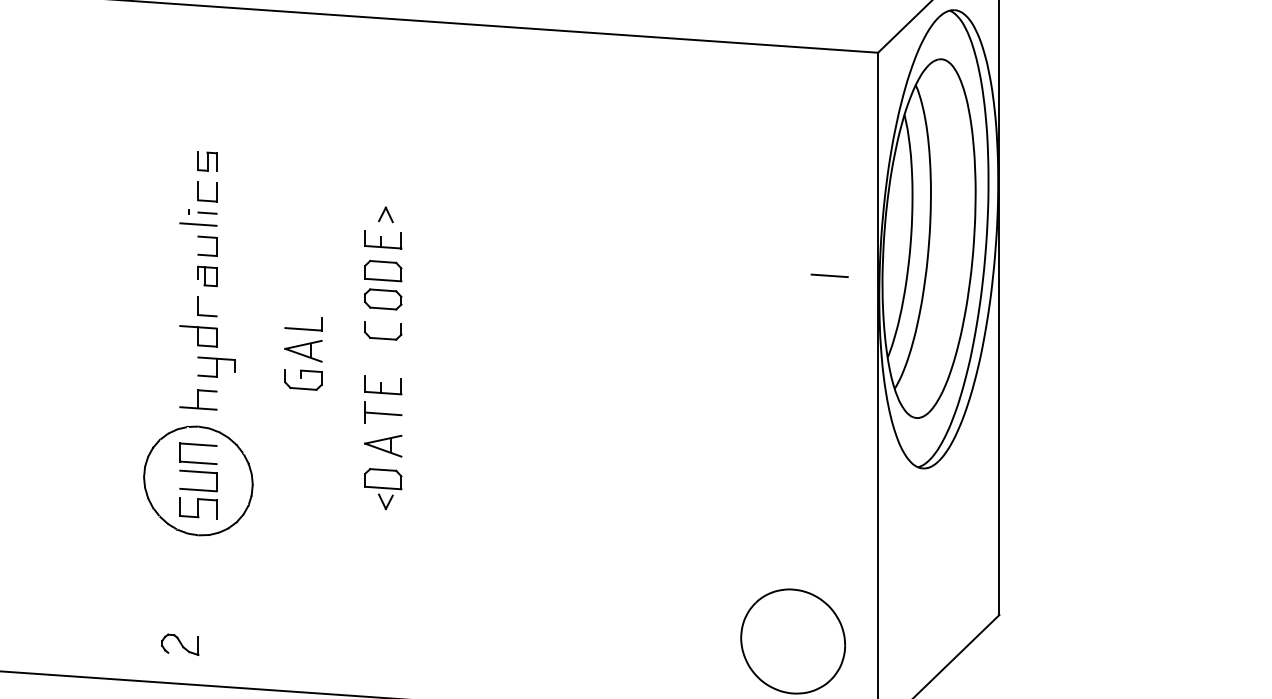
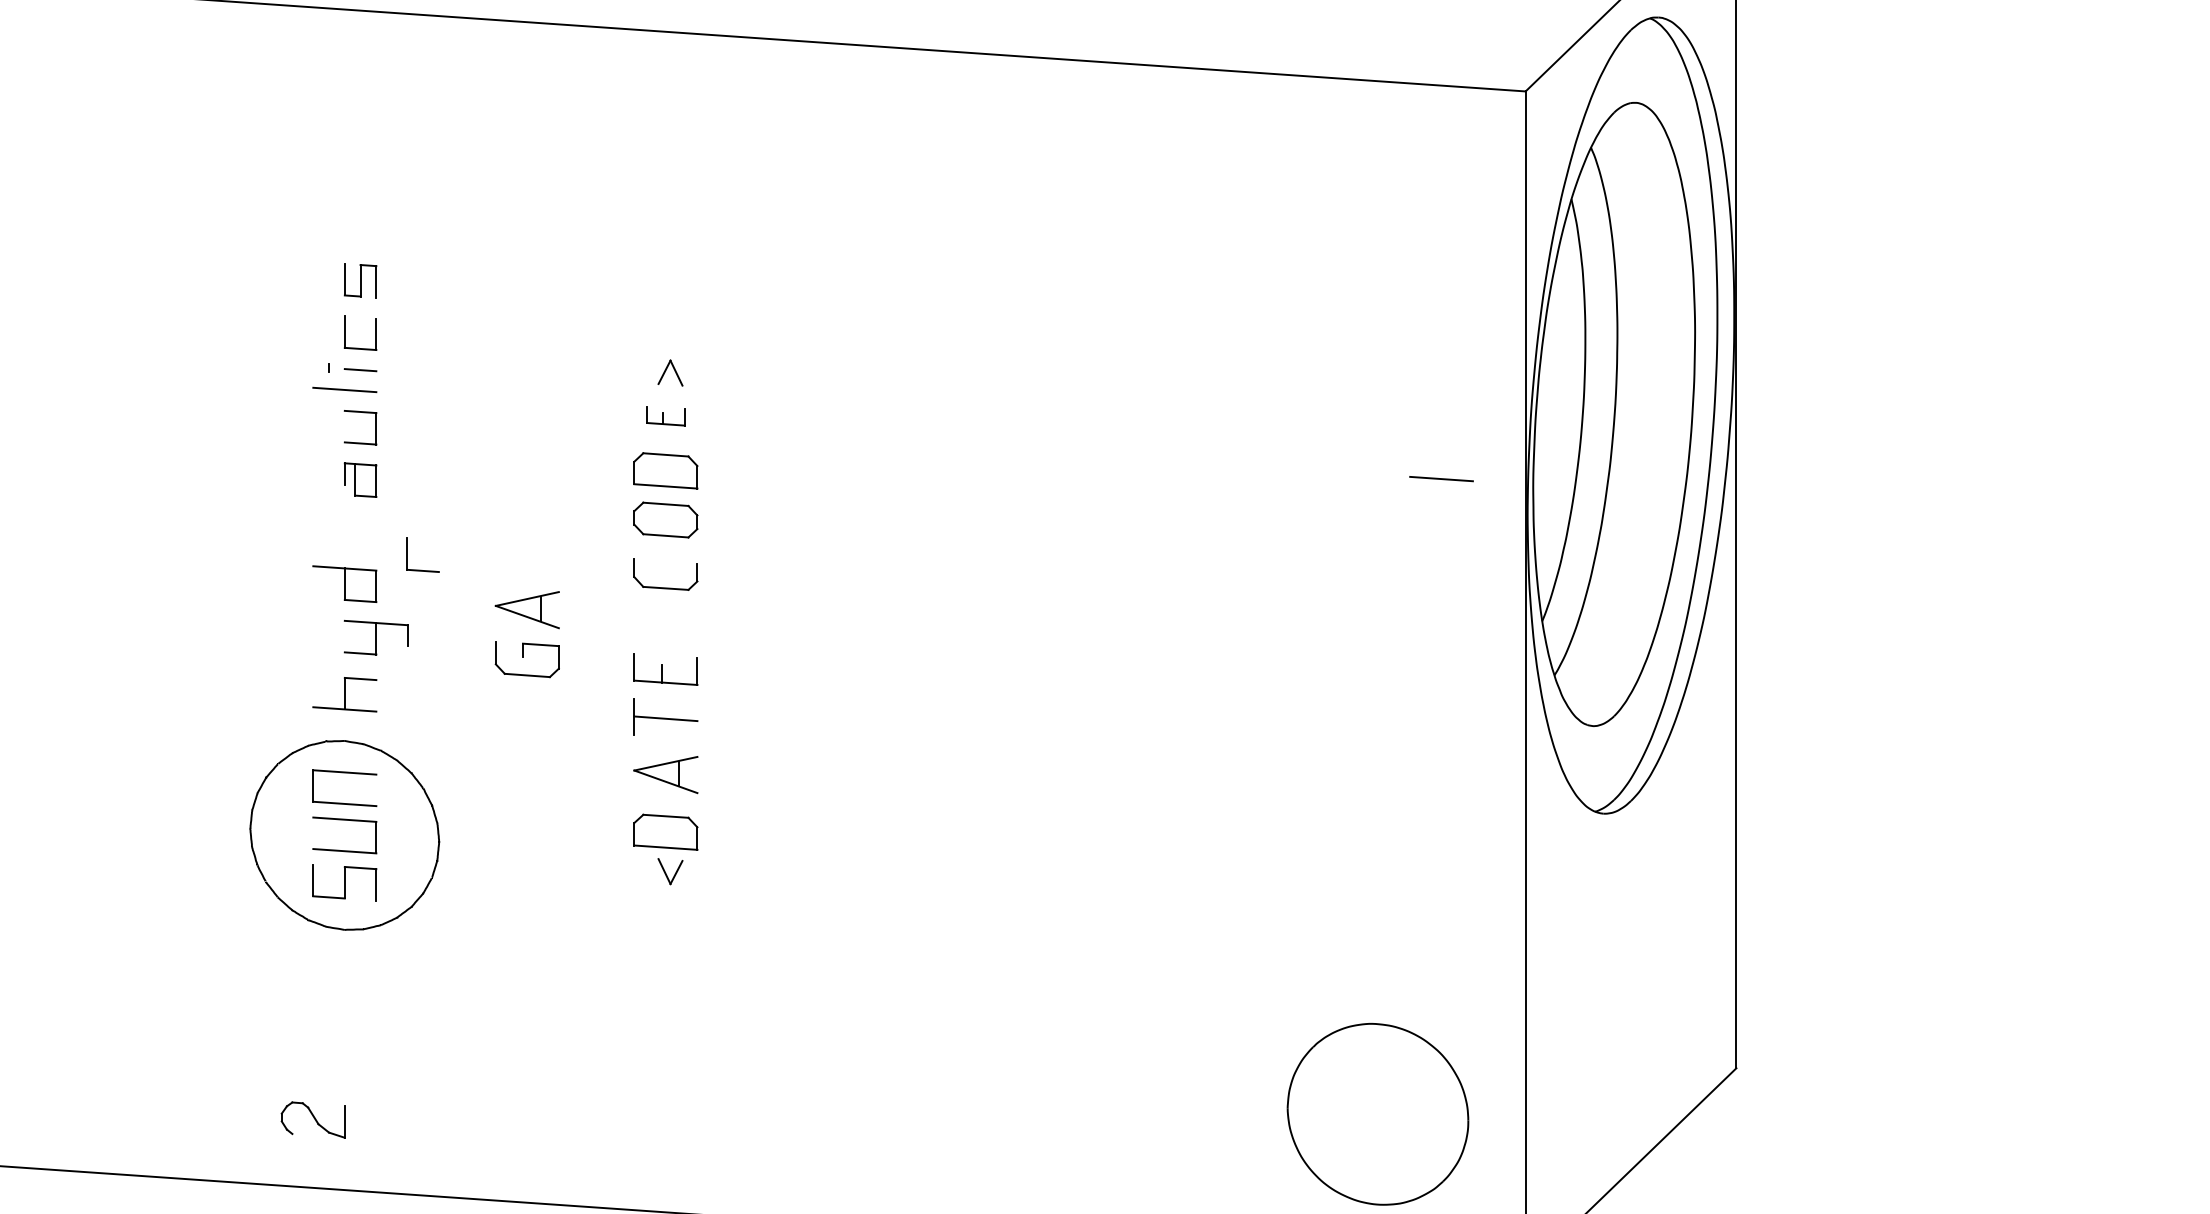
part: (383, 239) -> (666, 415), size x0.6
part: (207, 314) -> (423, 568), moved
part: (303, 324) -> (527, 563), removed

